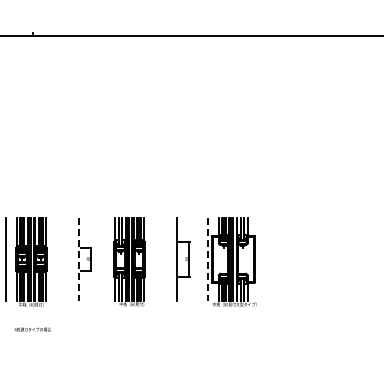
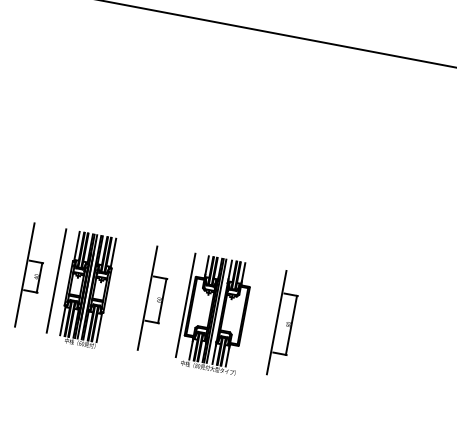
line: (79, 259) -> (25, 275), dashed -> solid
line: (104, 259) -> (56, 281), added
line: (207, 259) -> (185, 305), dashed -> solid
part: (286, 259) -> (283, 324), added

